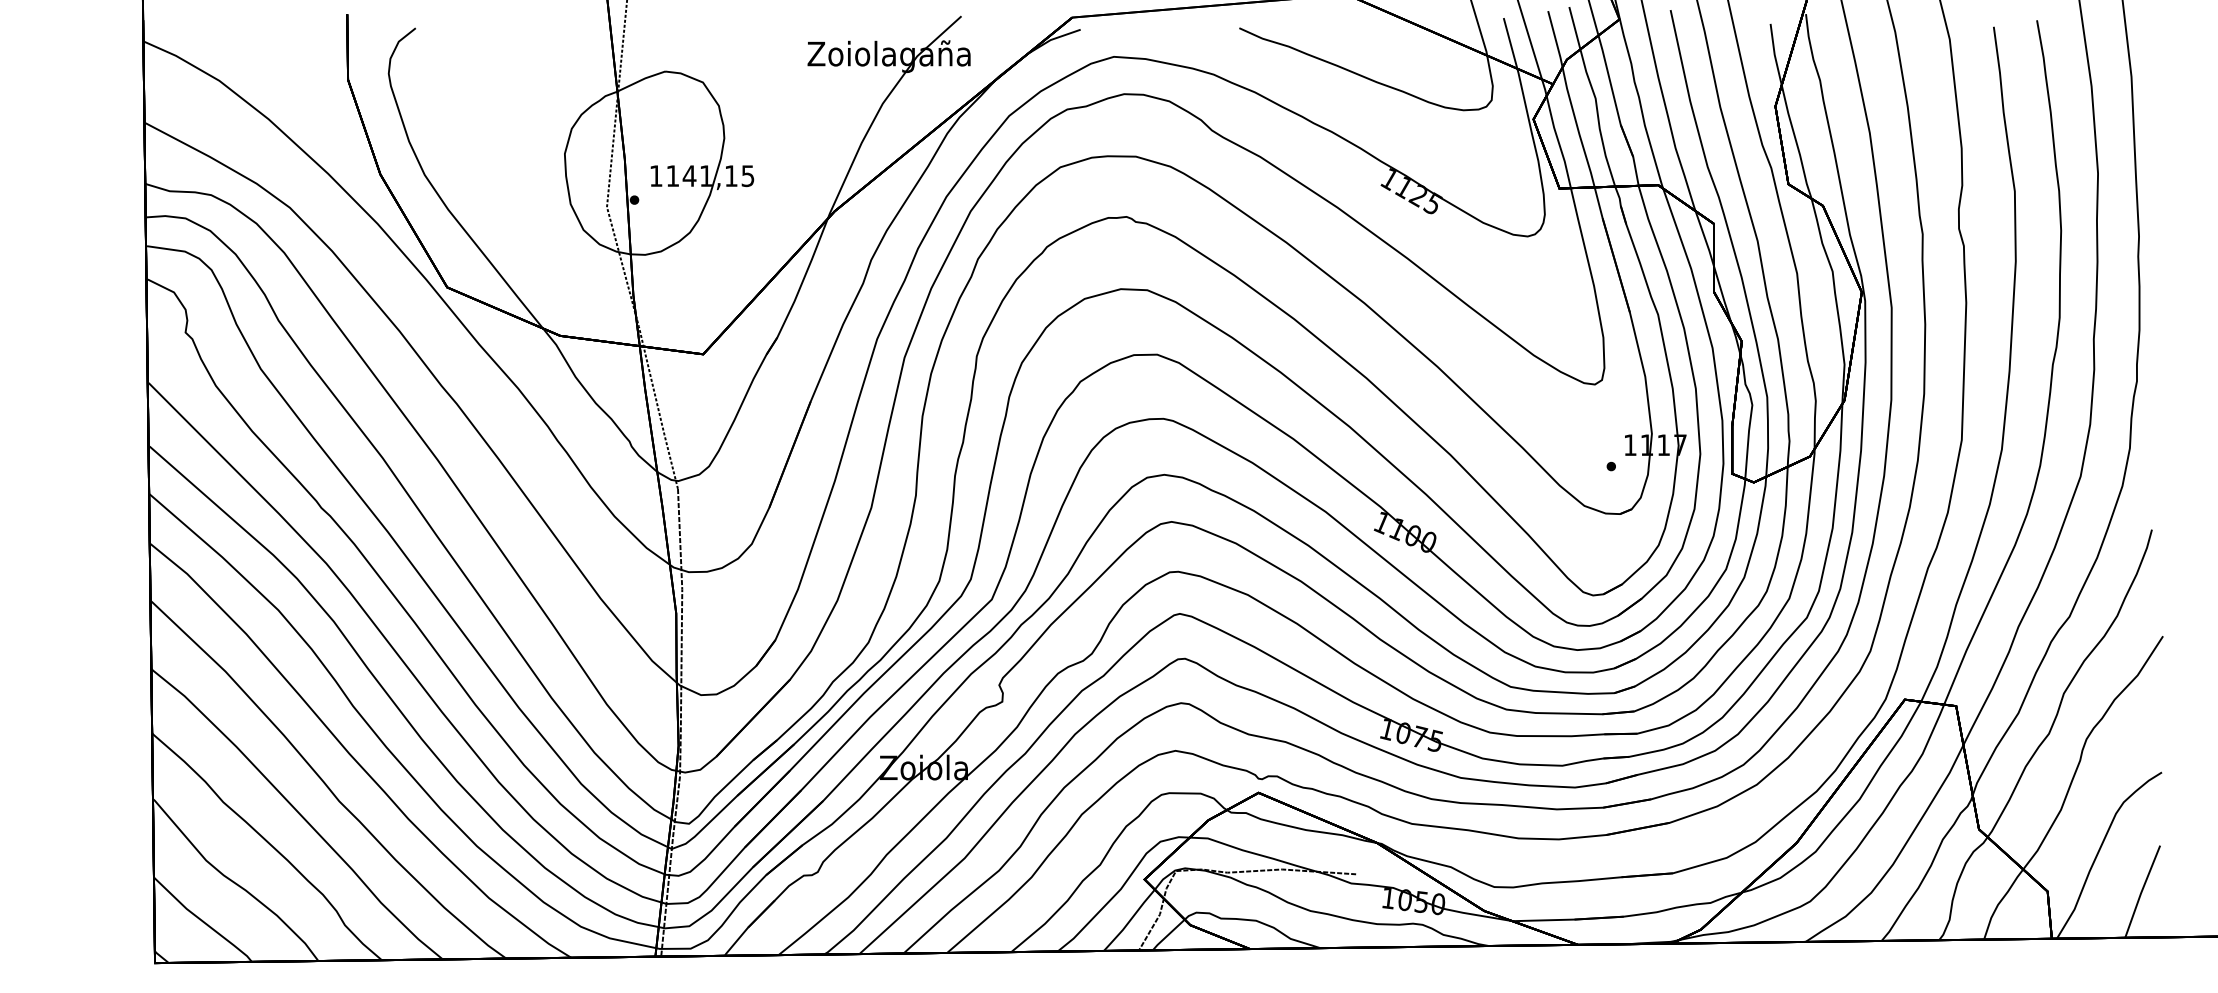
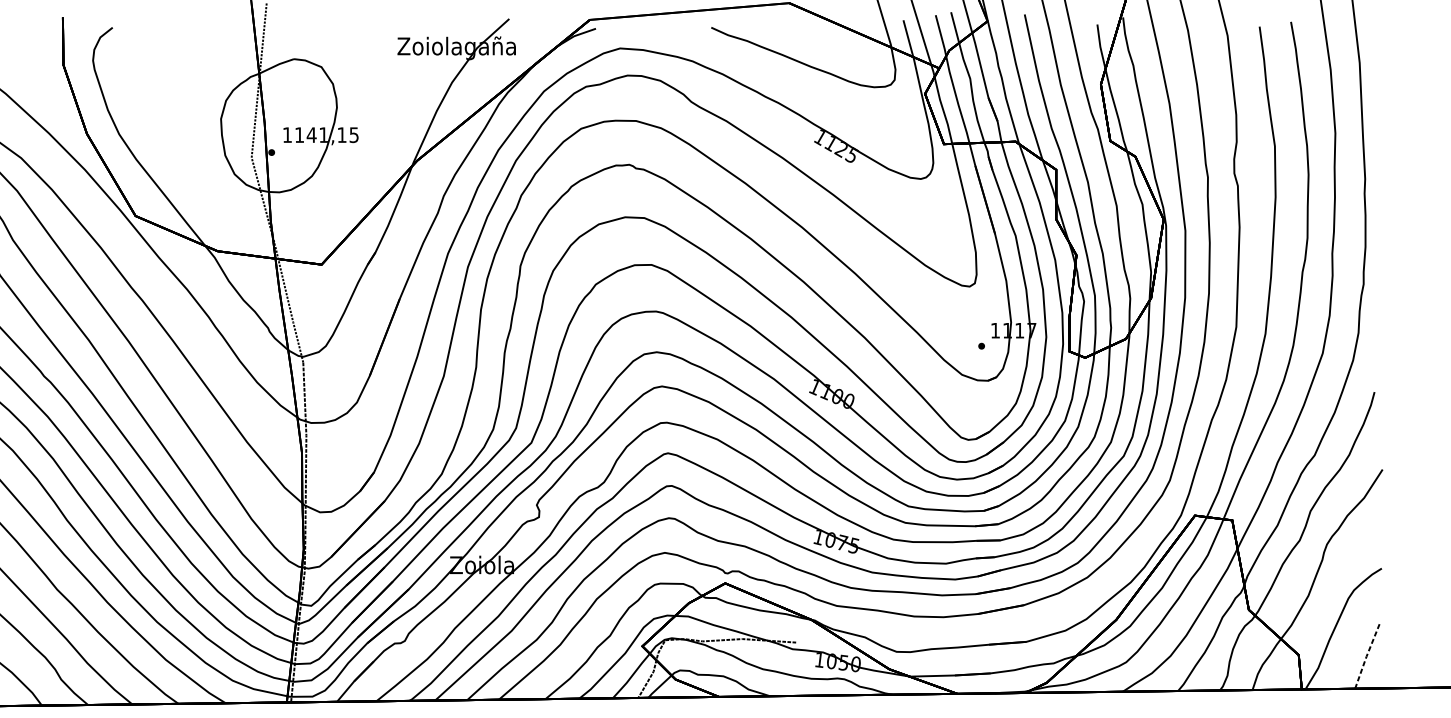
line: (2141, 891) -> (1366, 655), solid -> dashed

